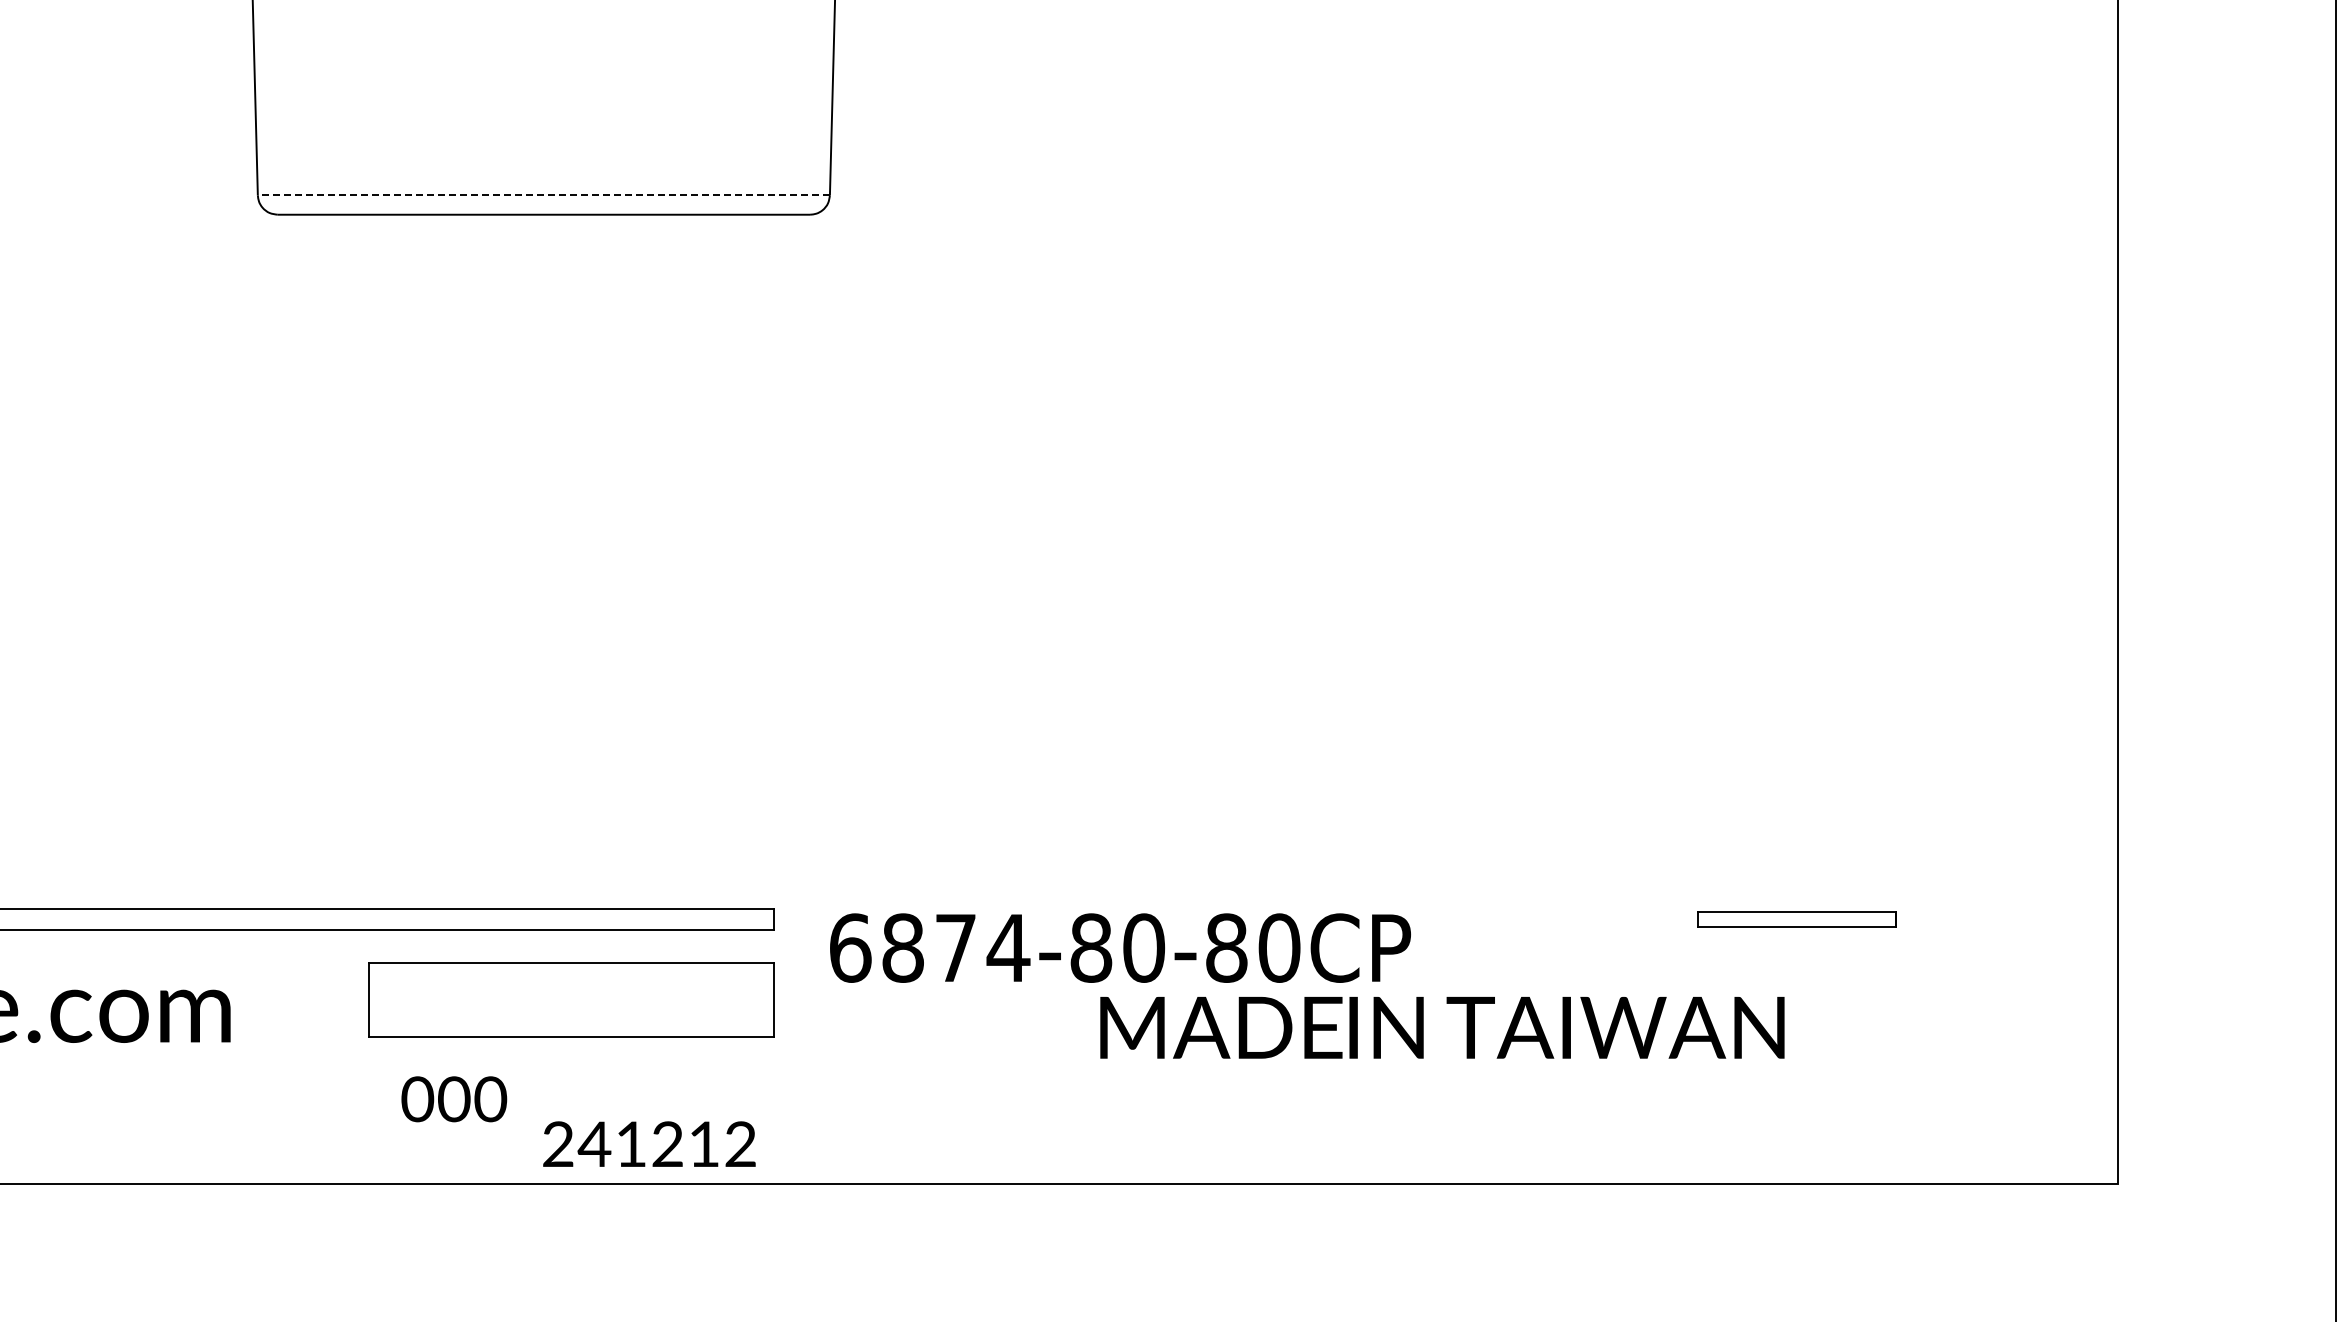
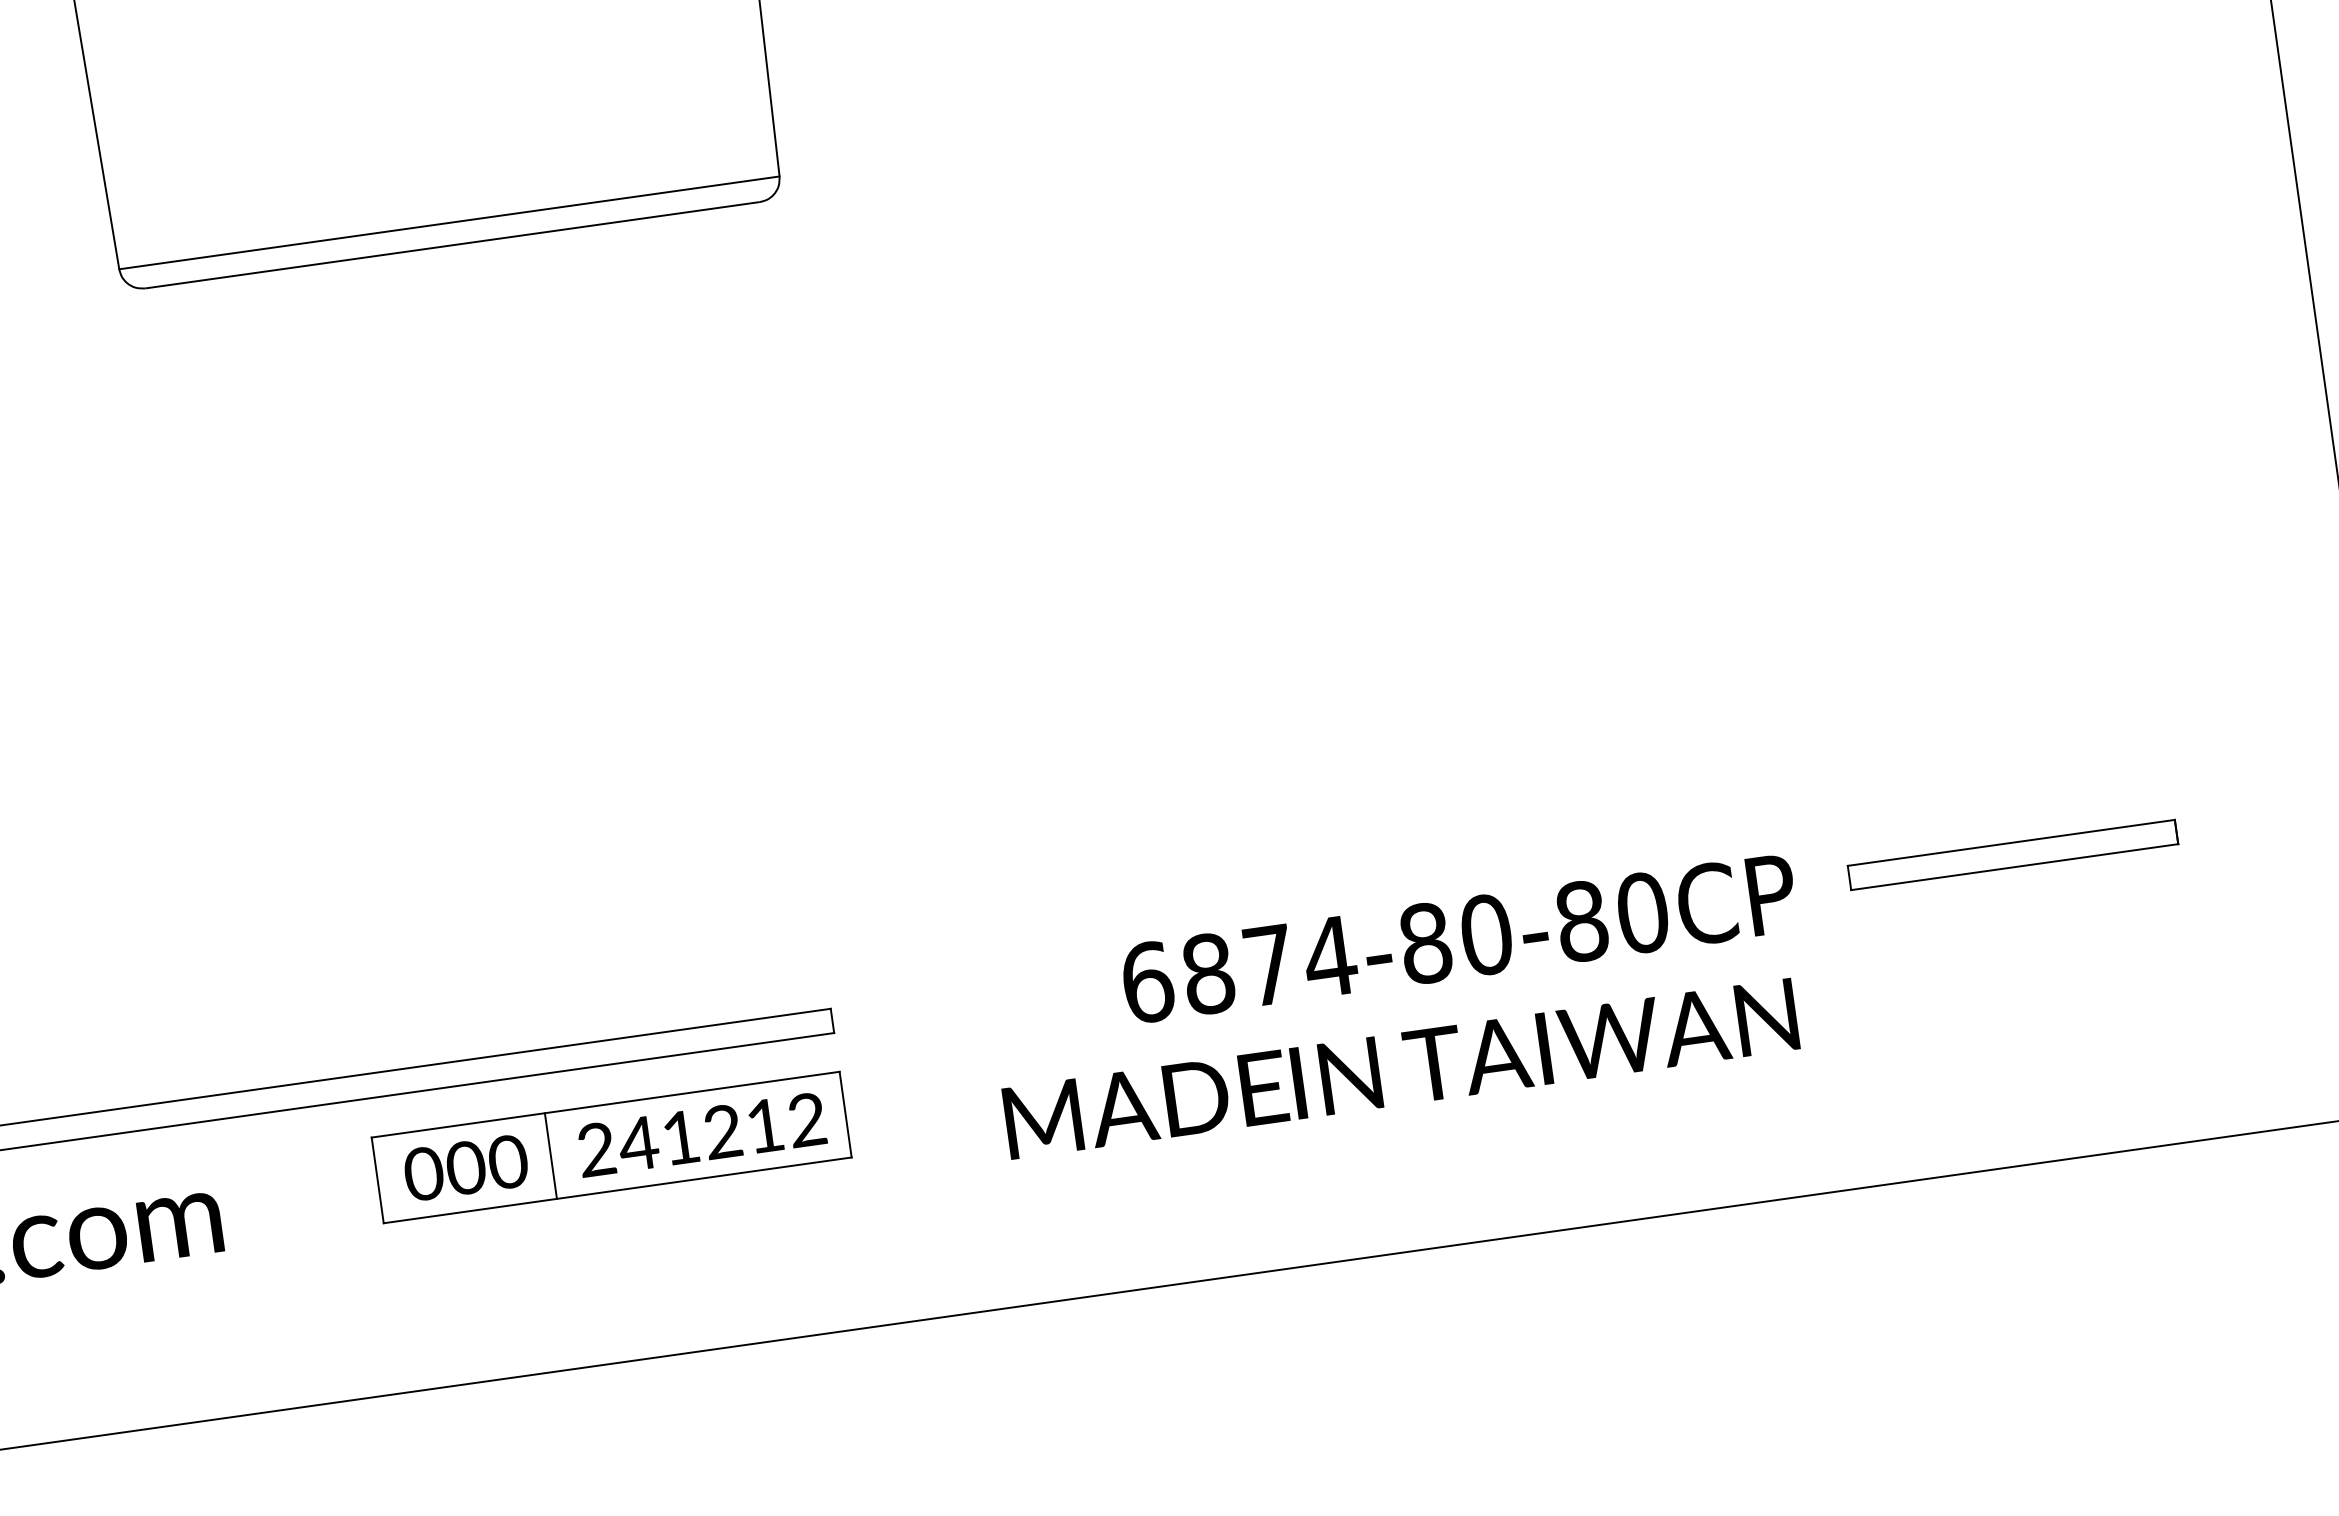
line: (543, 195) -> (449, 223), dashed -> solid
part: (1796, 919) -> (2012, 855), size x1.43
text: (1120, 947) -> (1459, 937), moved
line: (518, 1000) -> (550, 1156), added
text: (1442, 1027) -> (1401, 1068), moved
text: (454, 1099) -> (466, 1168), moved
text: (649, 1143) -> (701, 1133), moved

